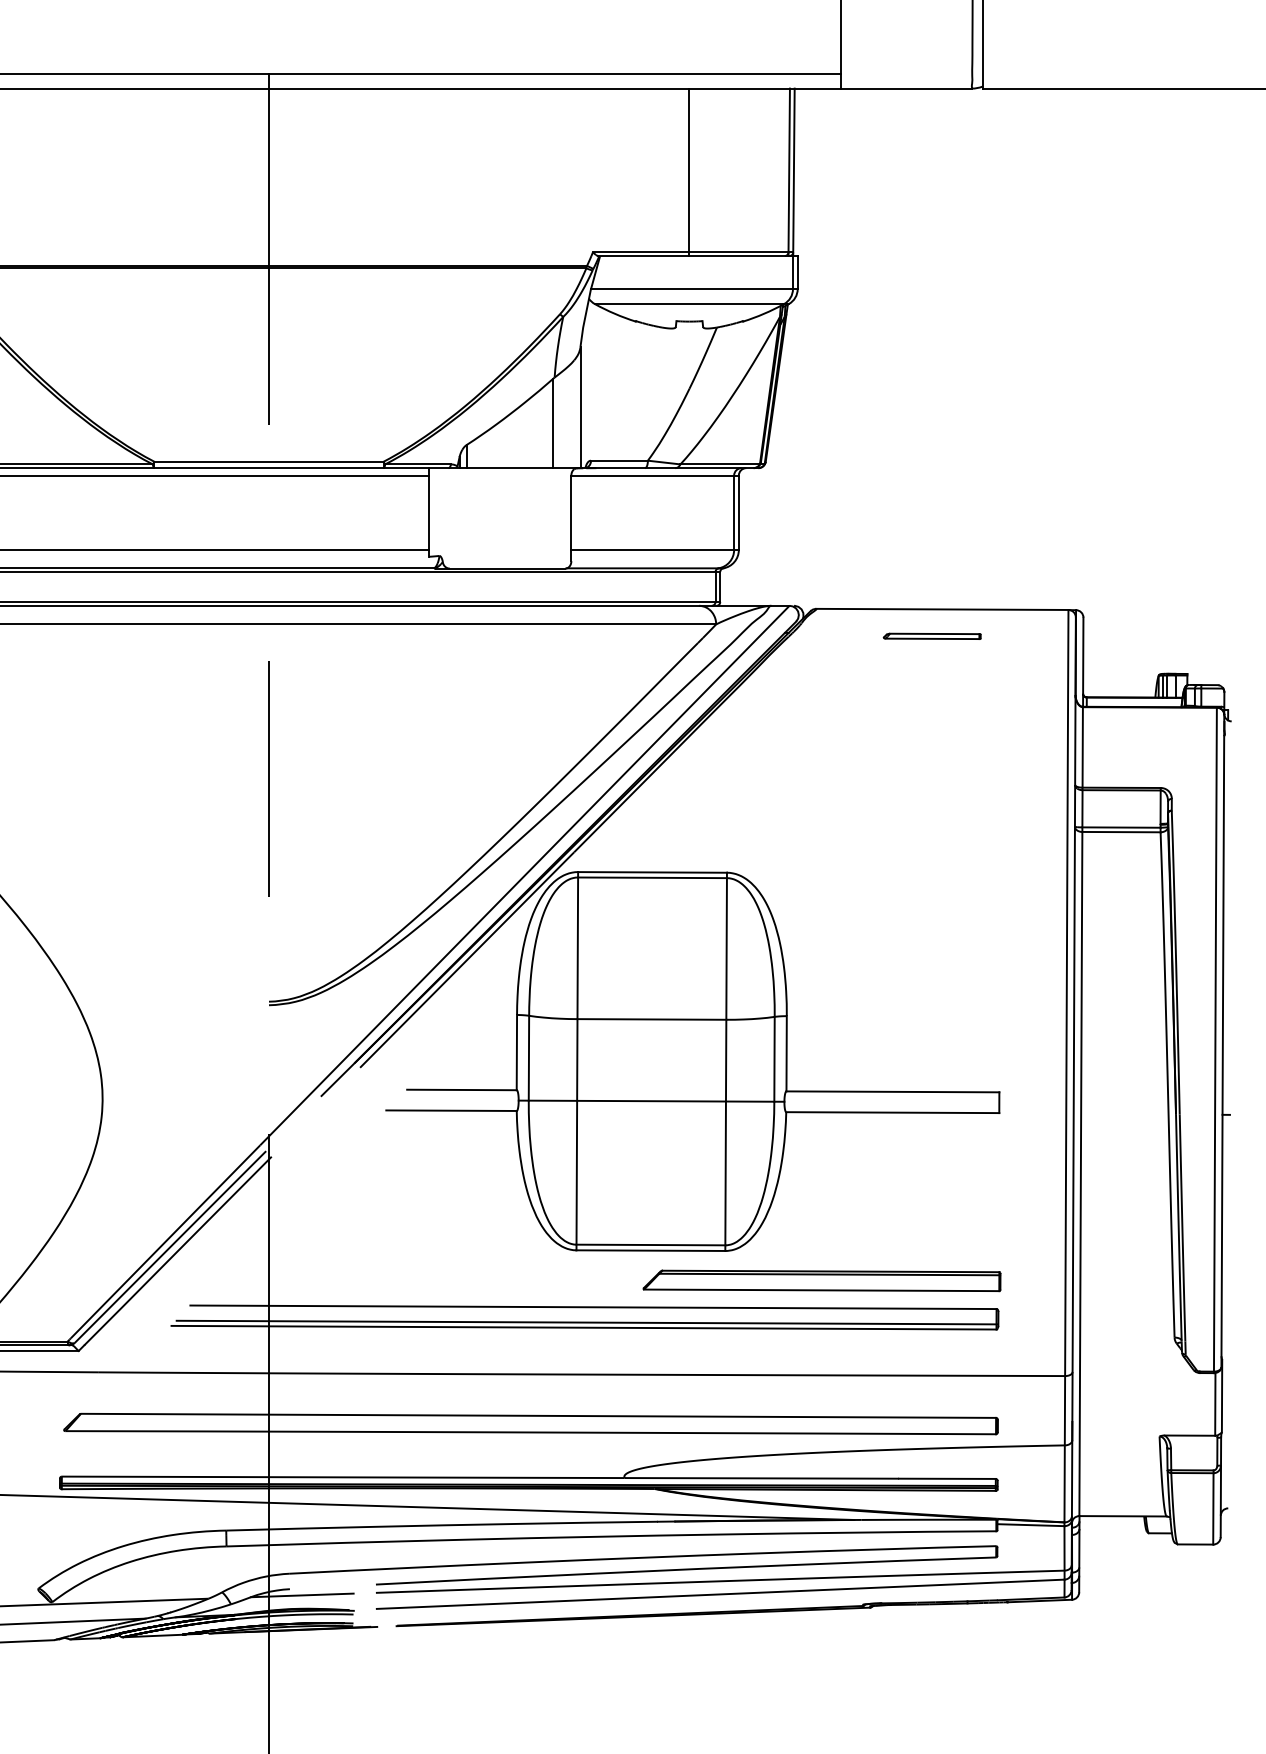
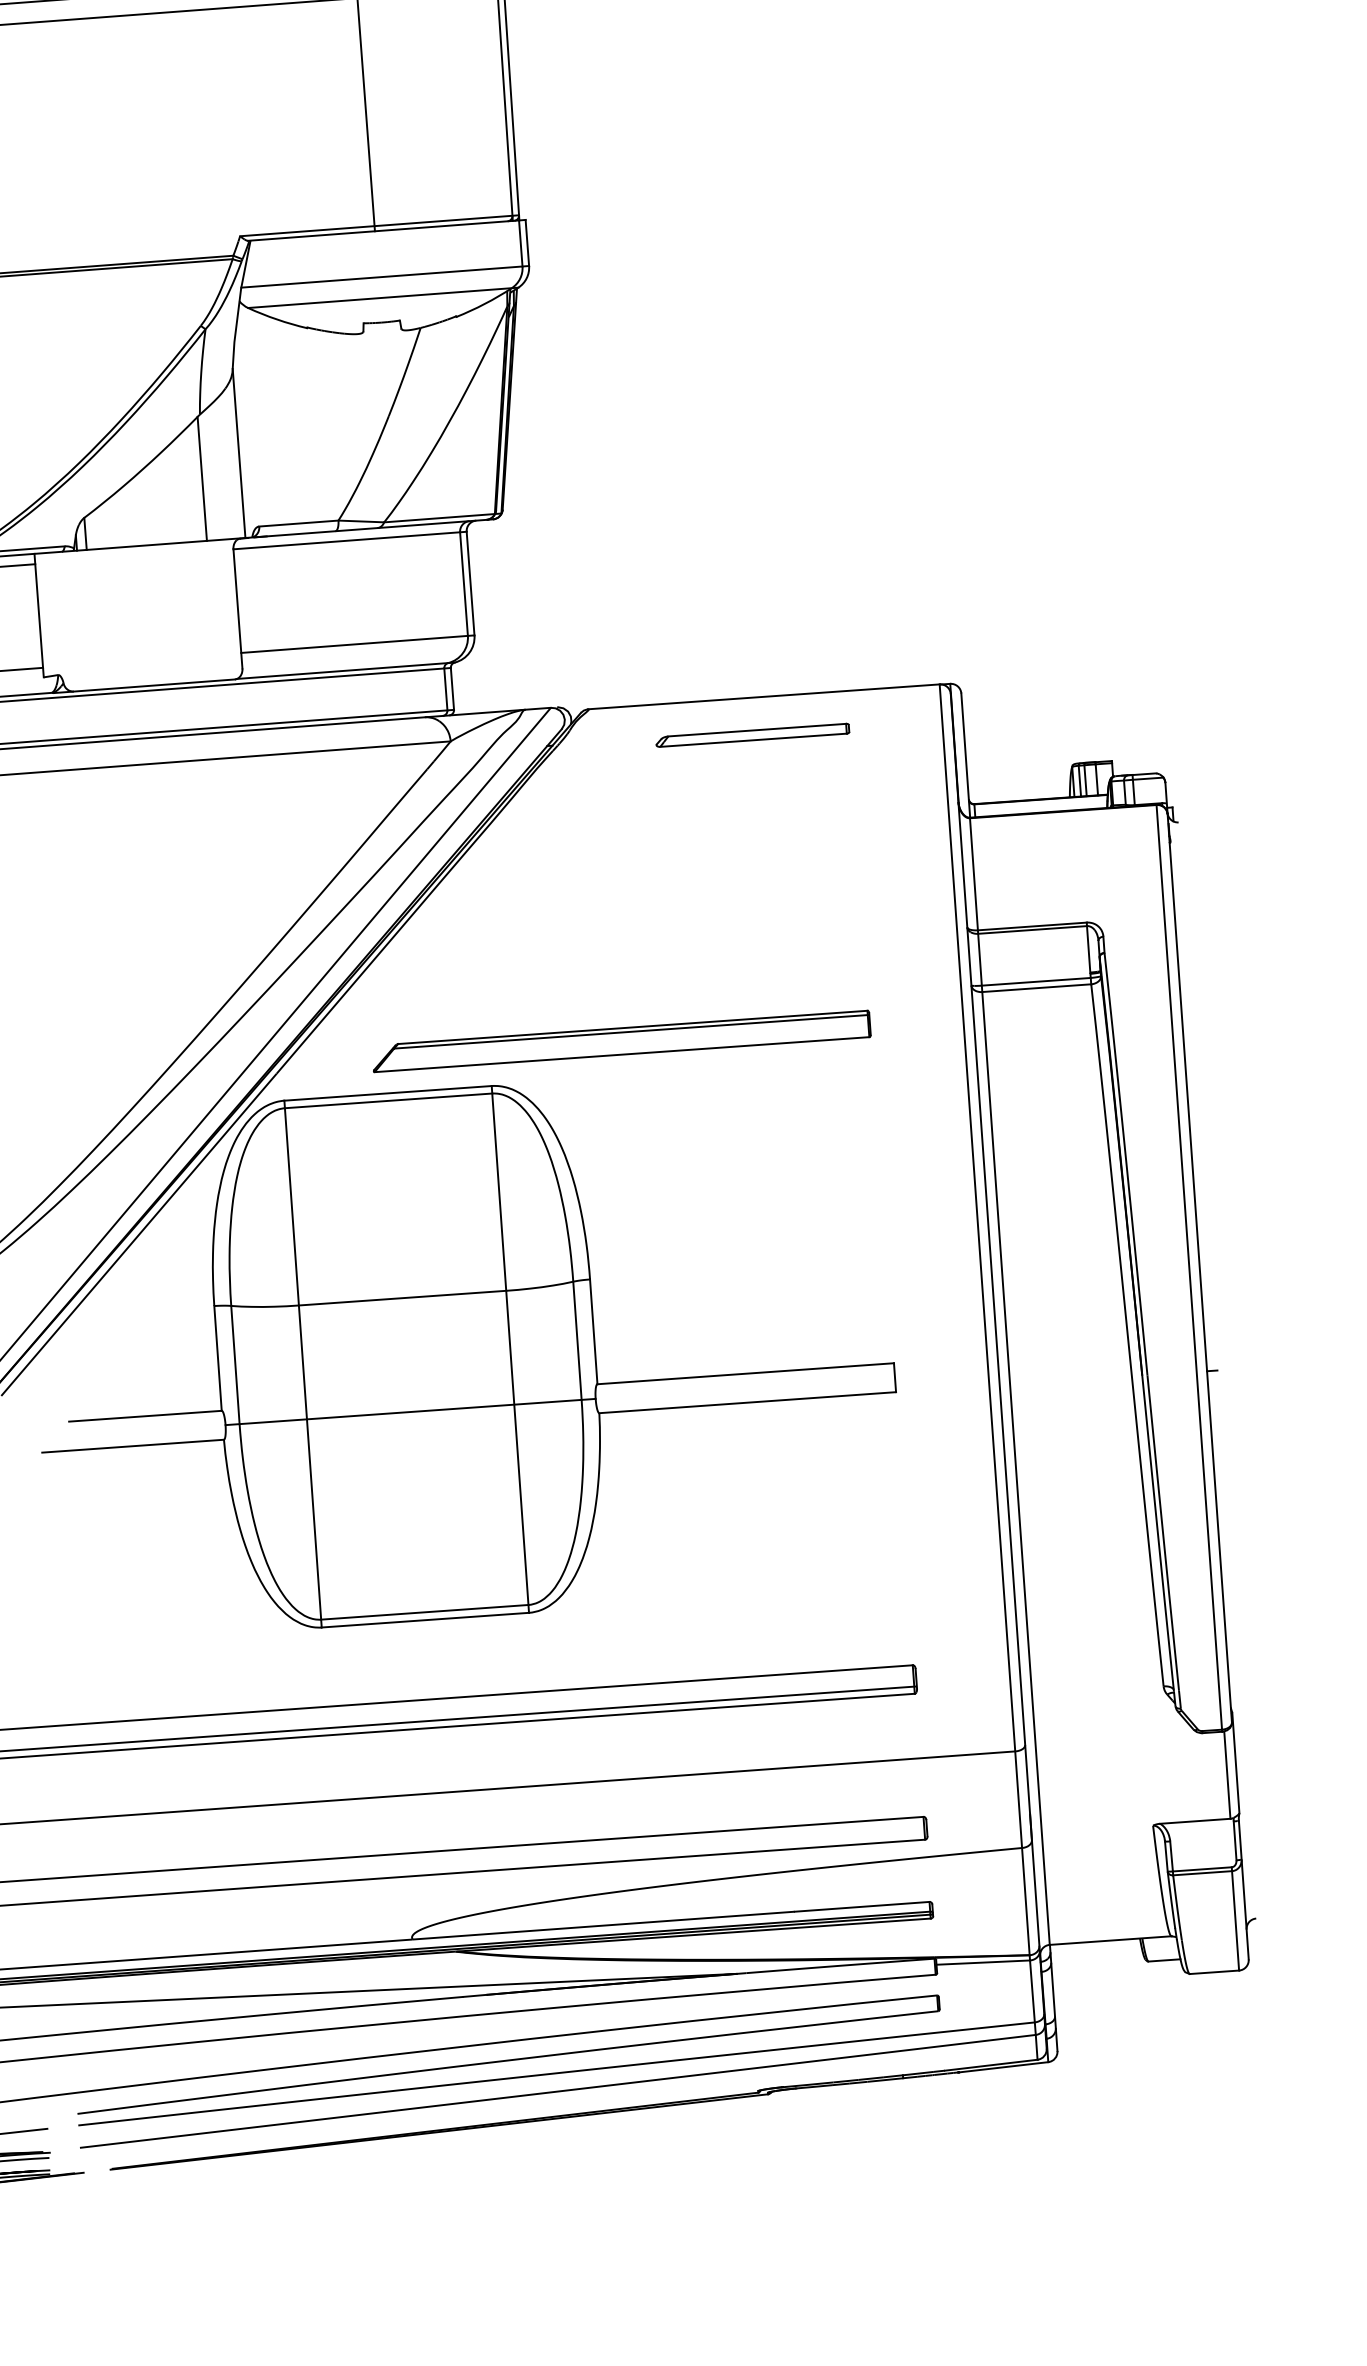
part: (932, 636) -> (753, 735), size x1.43
part: (821, 1280) -> (620, 1040), moved

